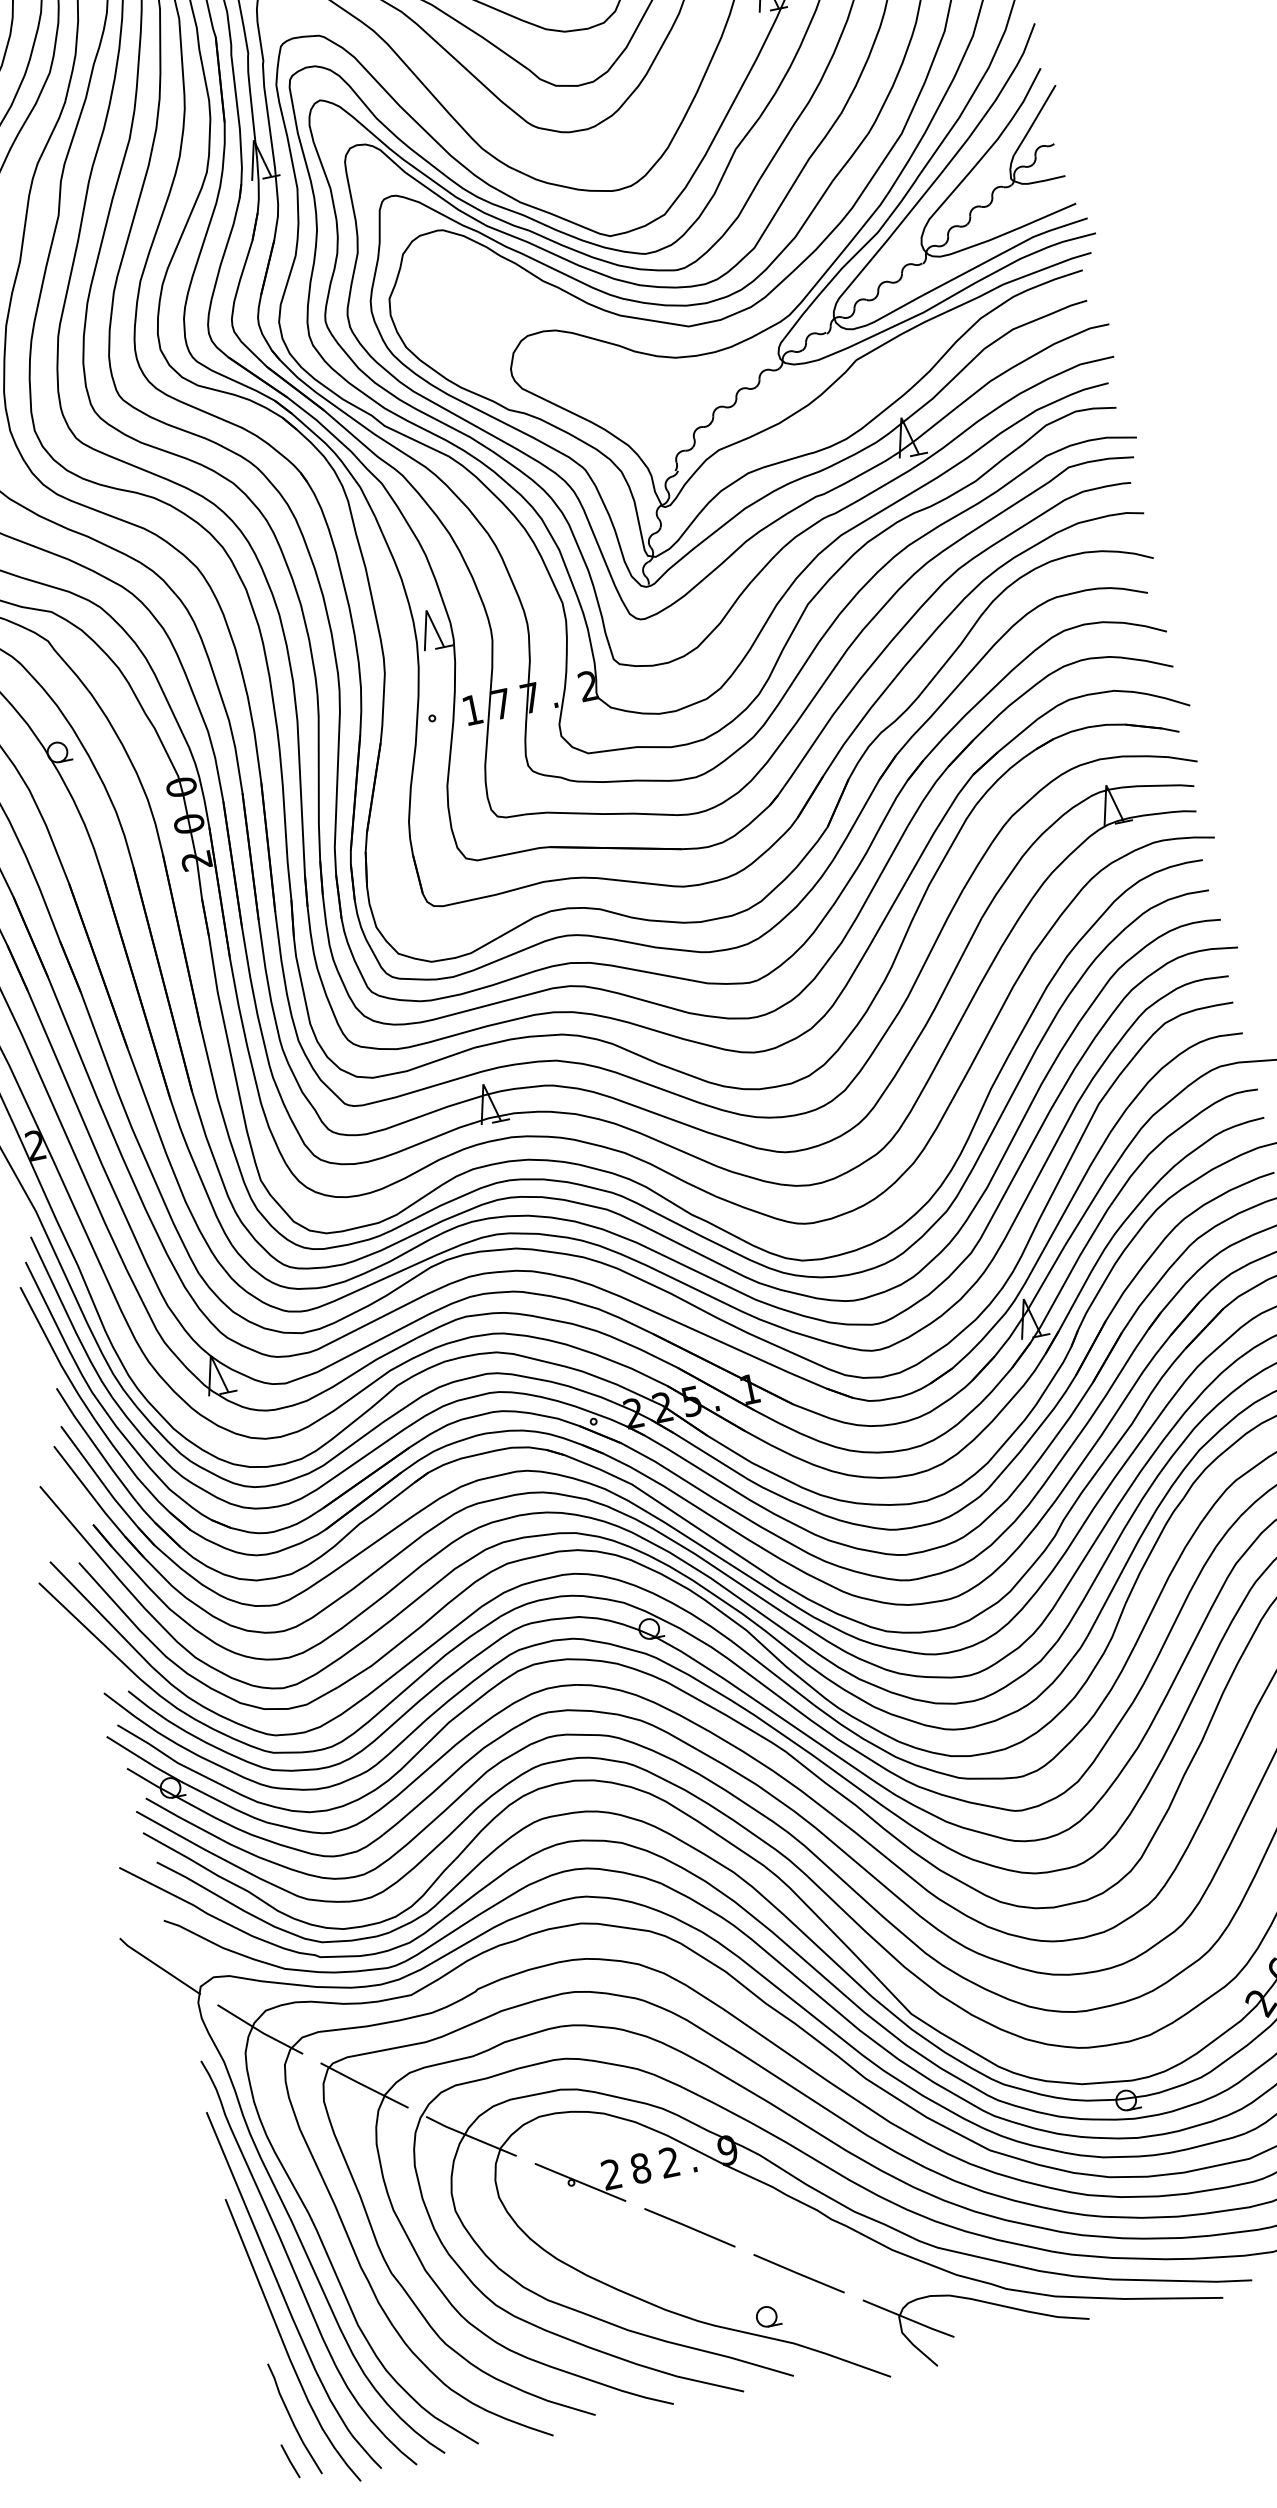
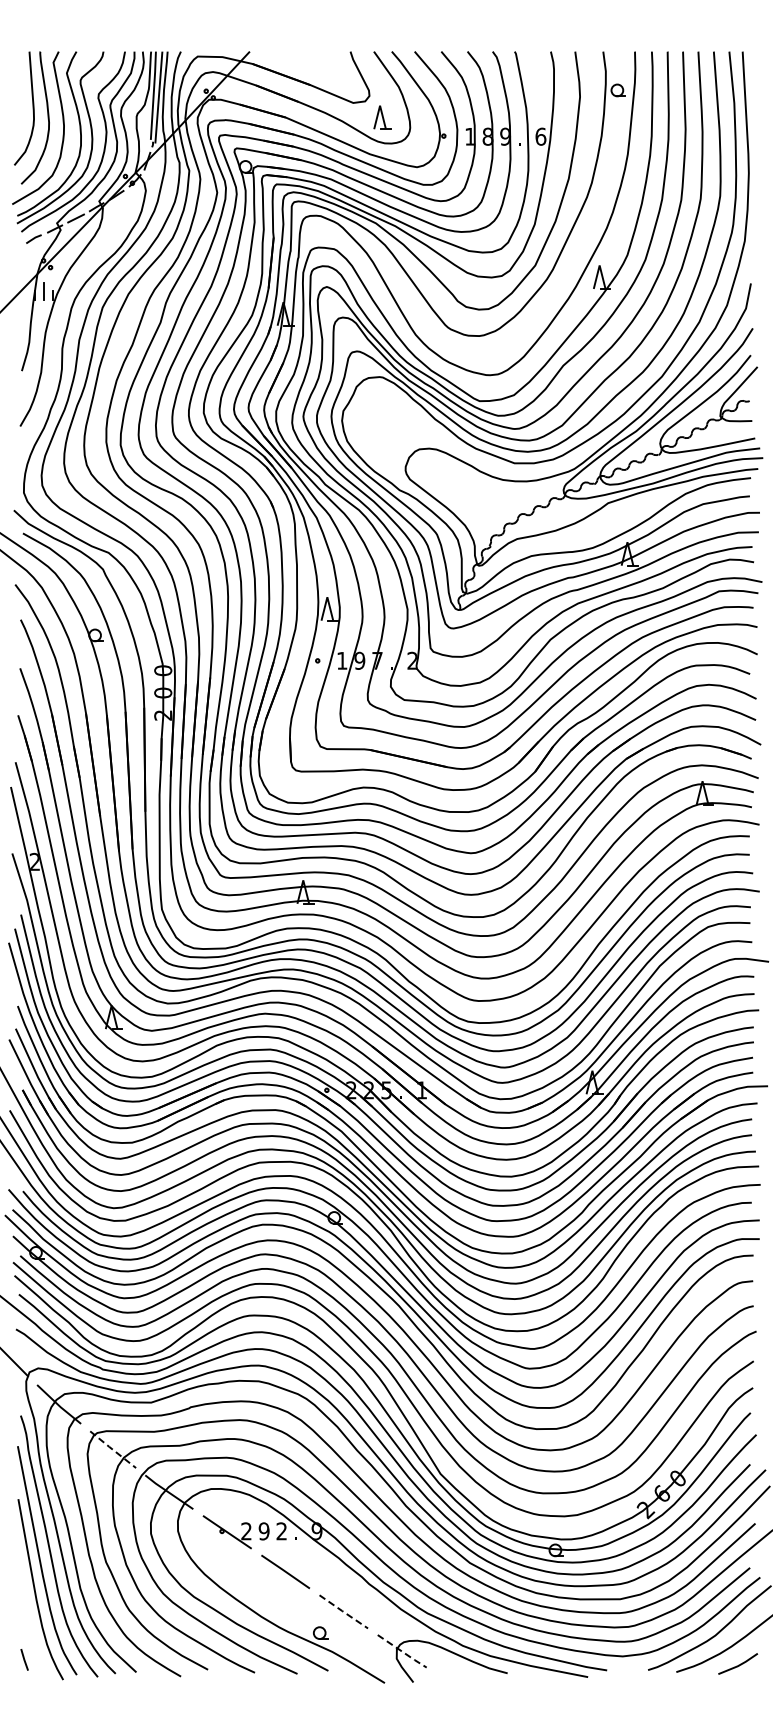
text: (500, 703) -> (359, 660), 7 -> 9
line: (365, 2085) -> (113, 1449), solid -> dashed
text: (639, 2168) -> (263, 1531), 8 -> 9
line: (798, 2274) -> (343, 1612), solid -> dashed
line: (911, 2320) -> (403, 1652), solid -> dashed
curve: (293, 2418) -> (31, 1635), removed

